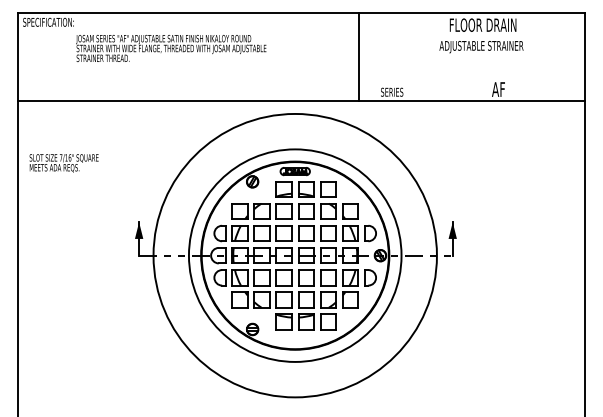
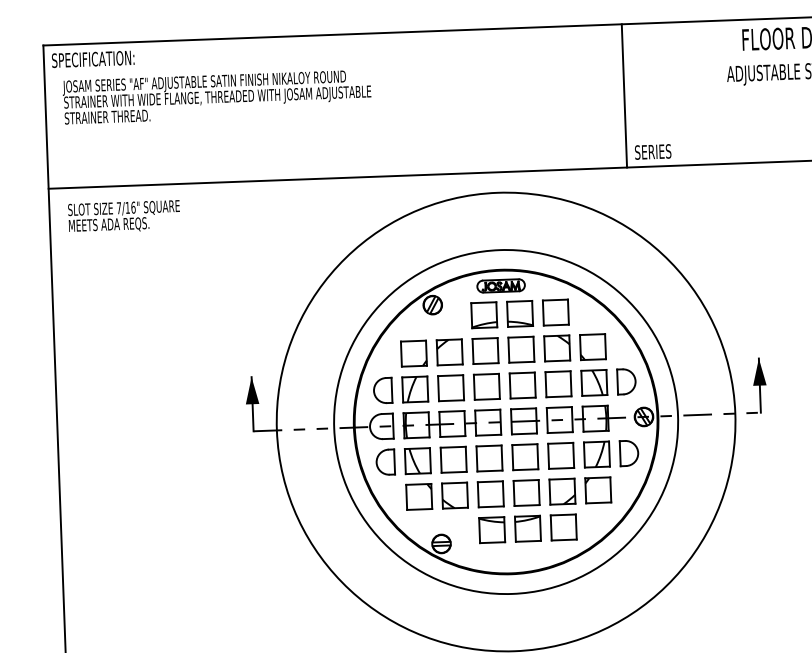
text: (171, 48) -> (217, 97), moved
line: (358, 56) -> (624, 95), moved
text: (63, 163) -> (123, 217), moved

